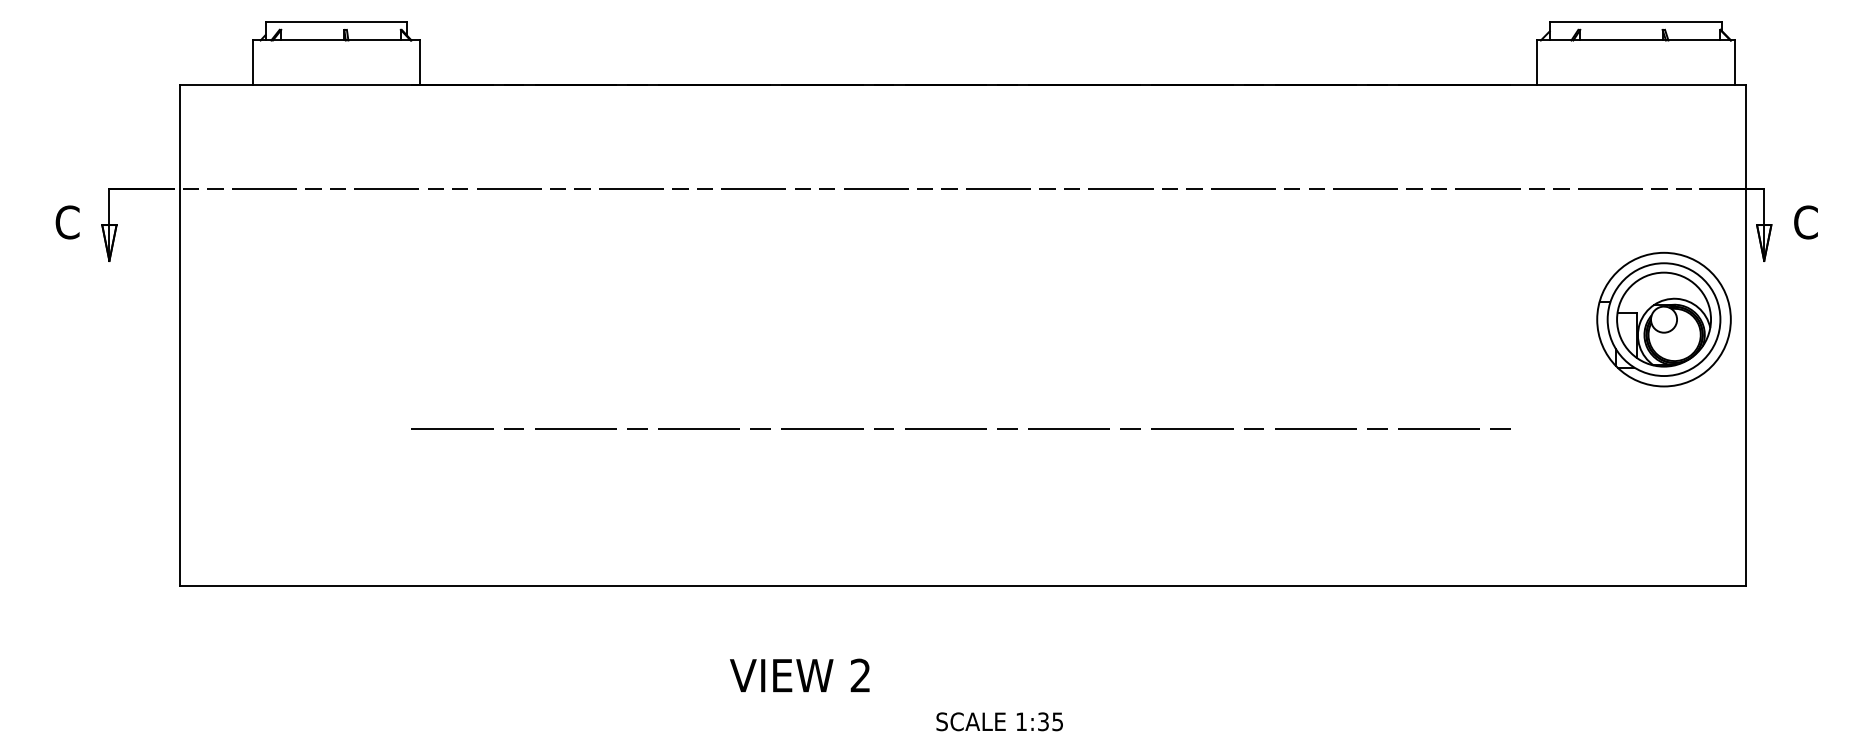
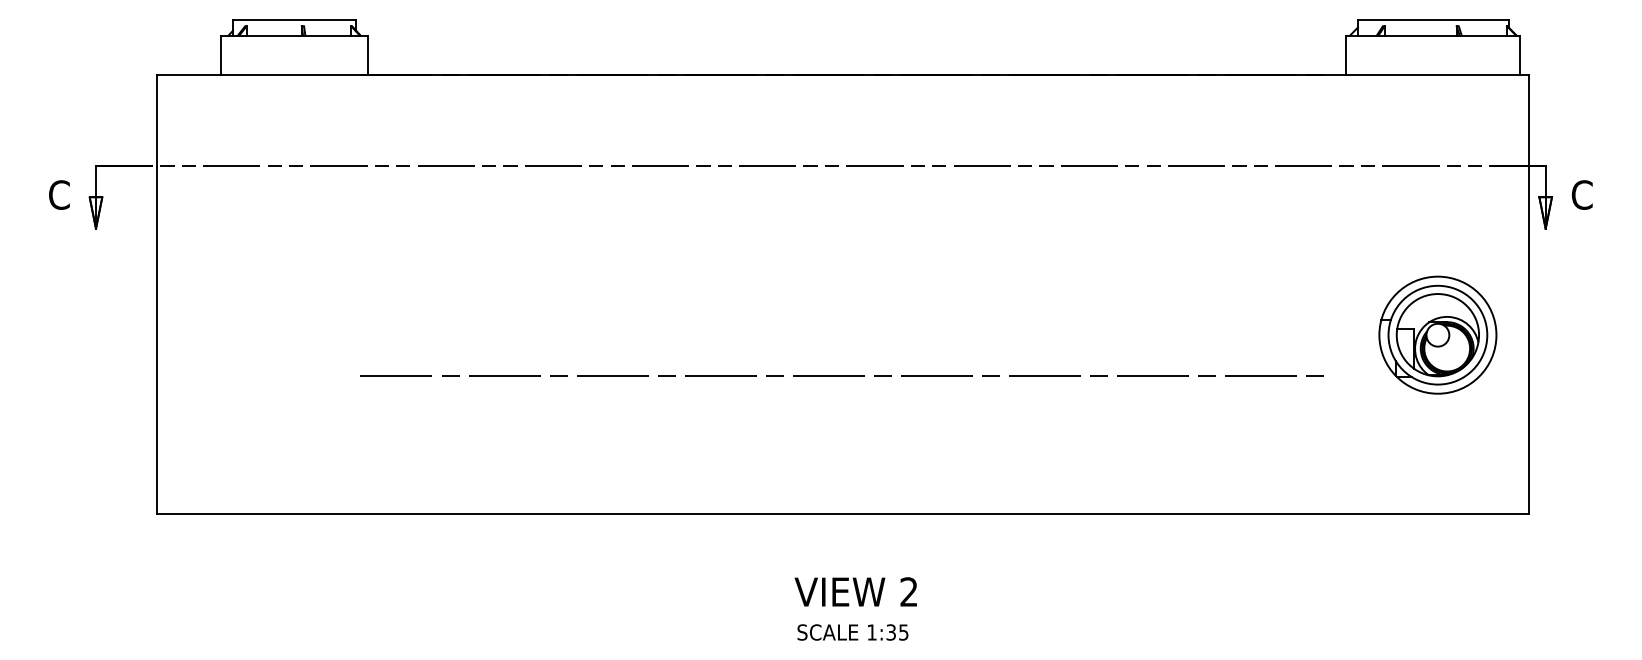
part: (1663, 318) -> (1437, 334), moved
text: (799, 675) -> (855, 591), moved
text: (999, 721) -> (852, 632), moved

